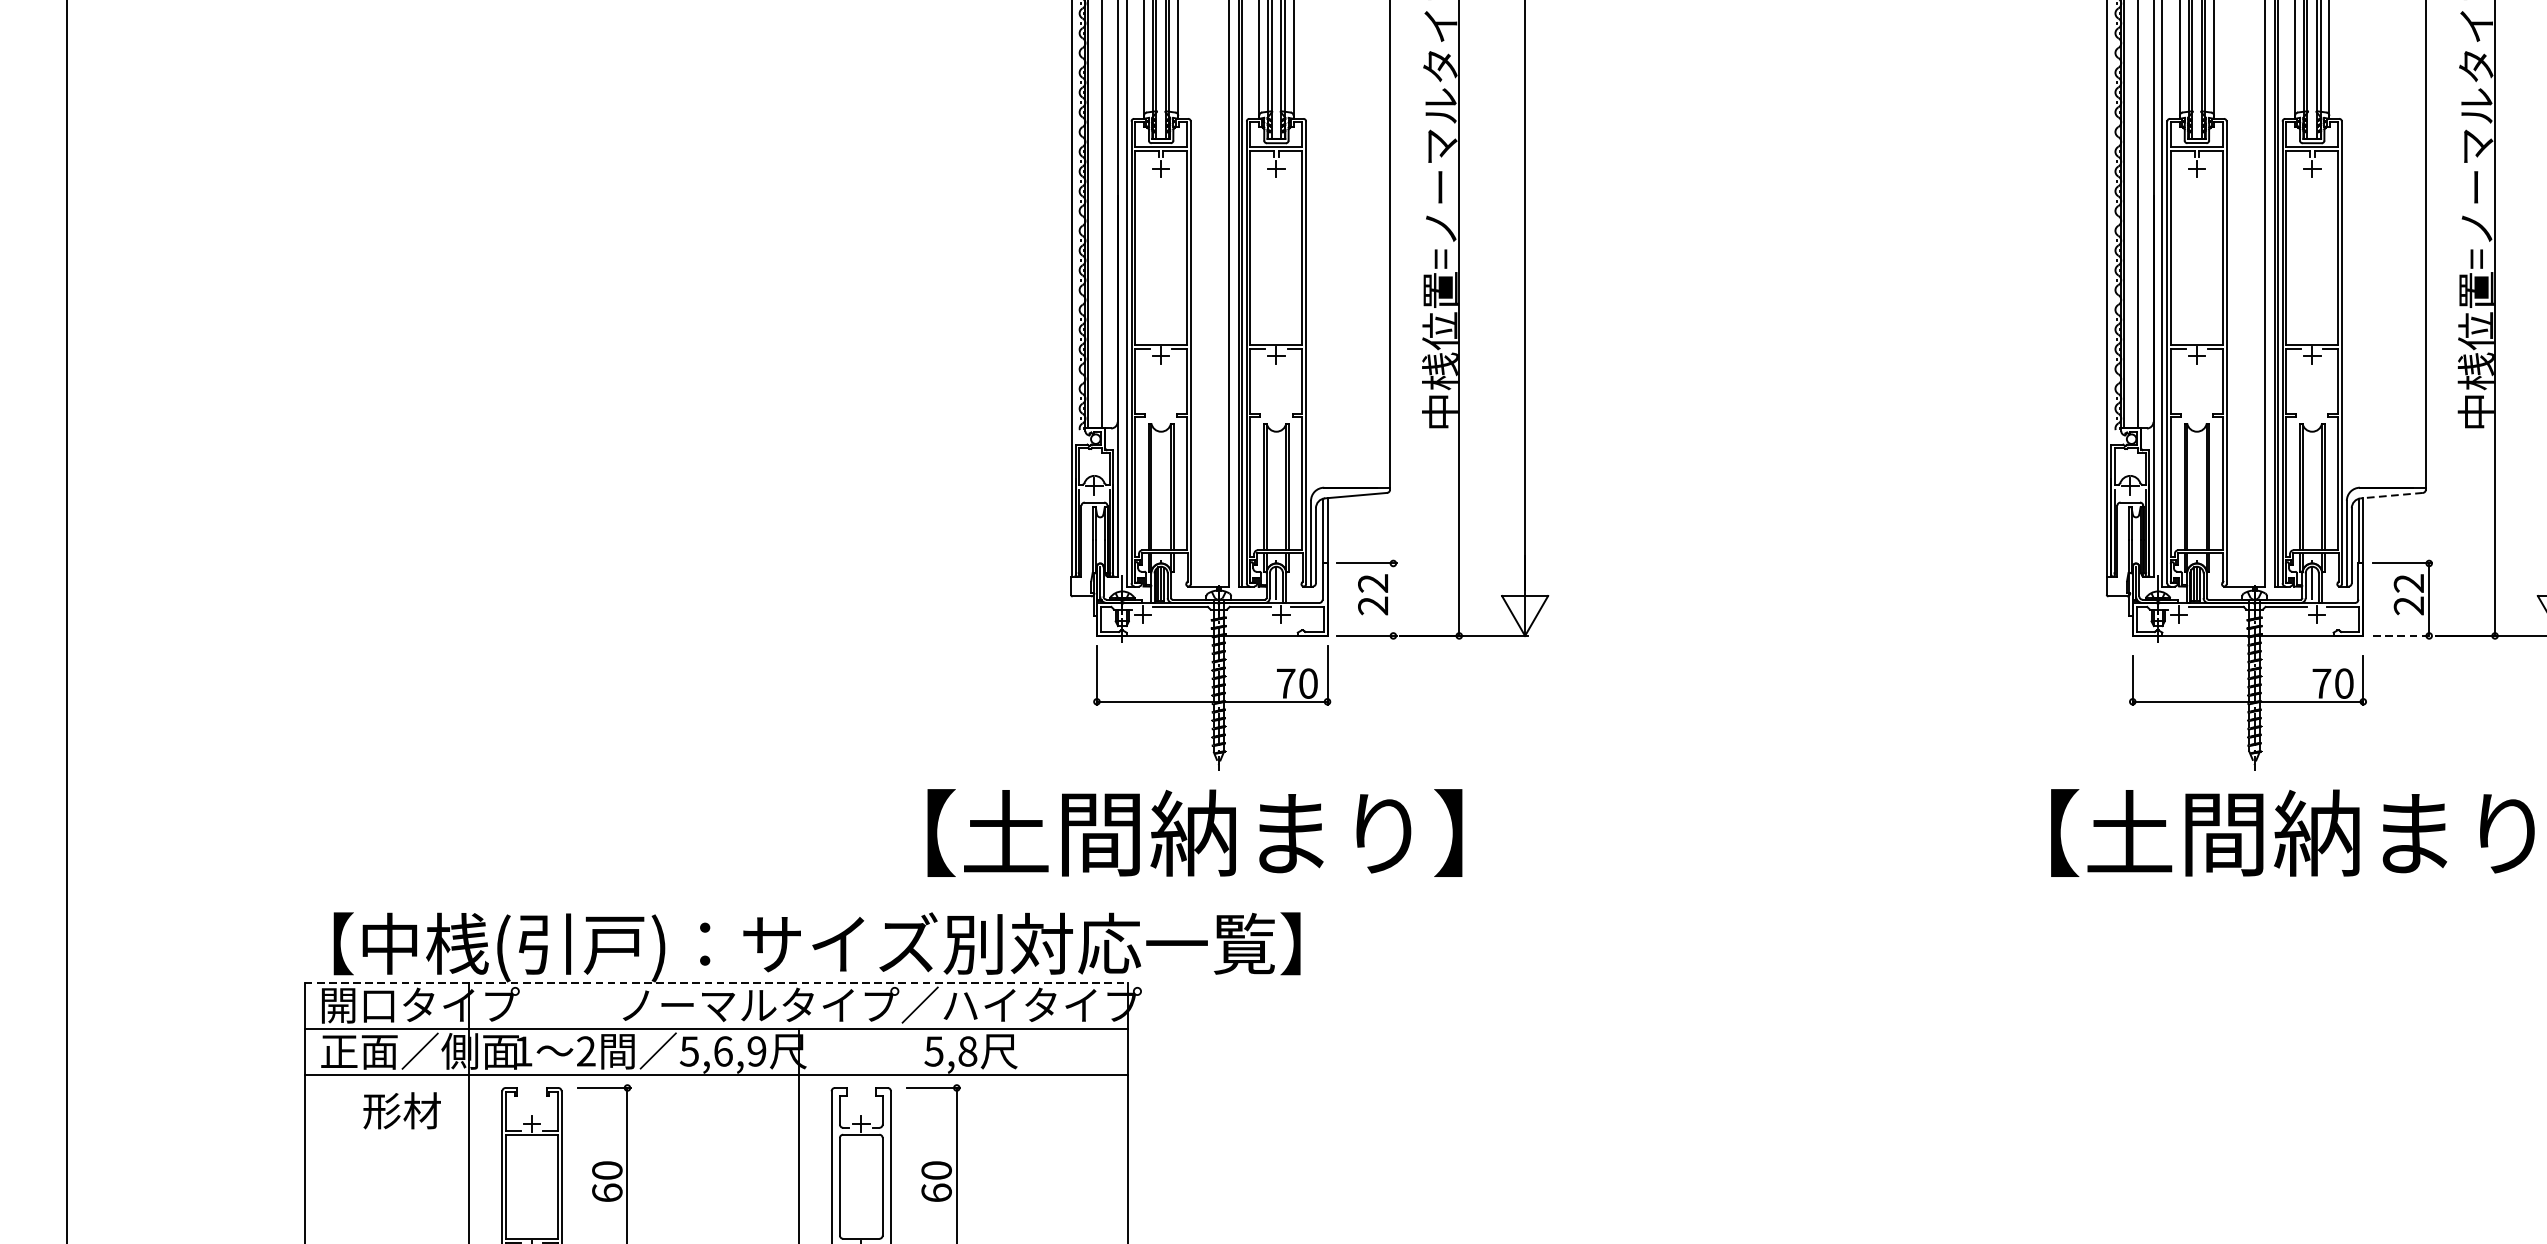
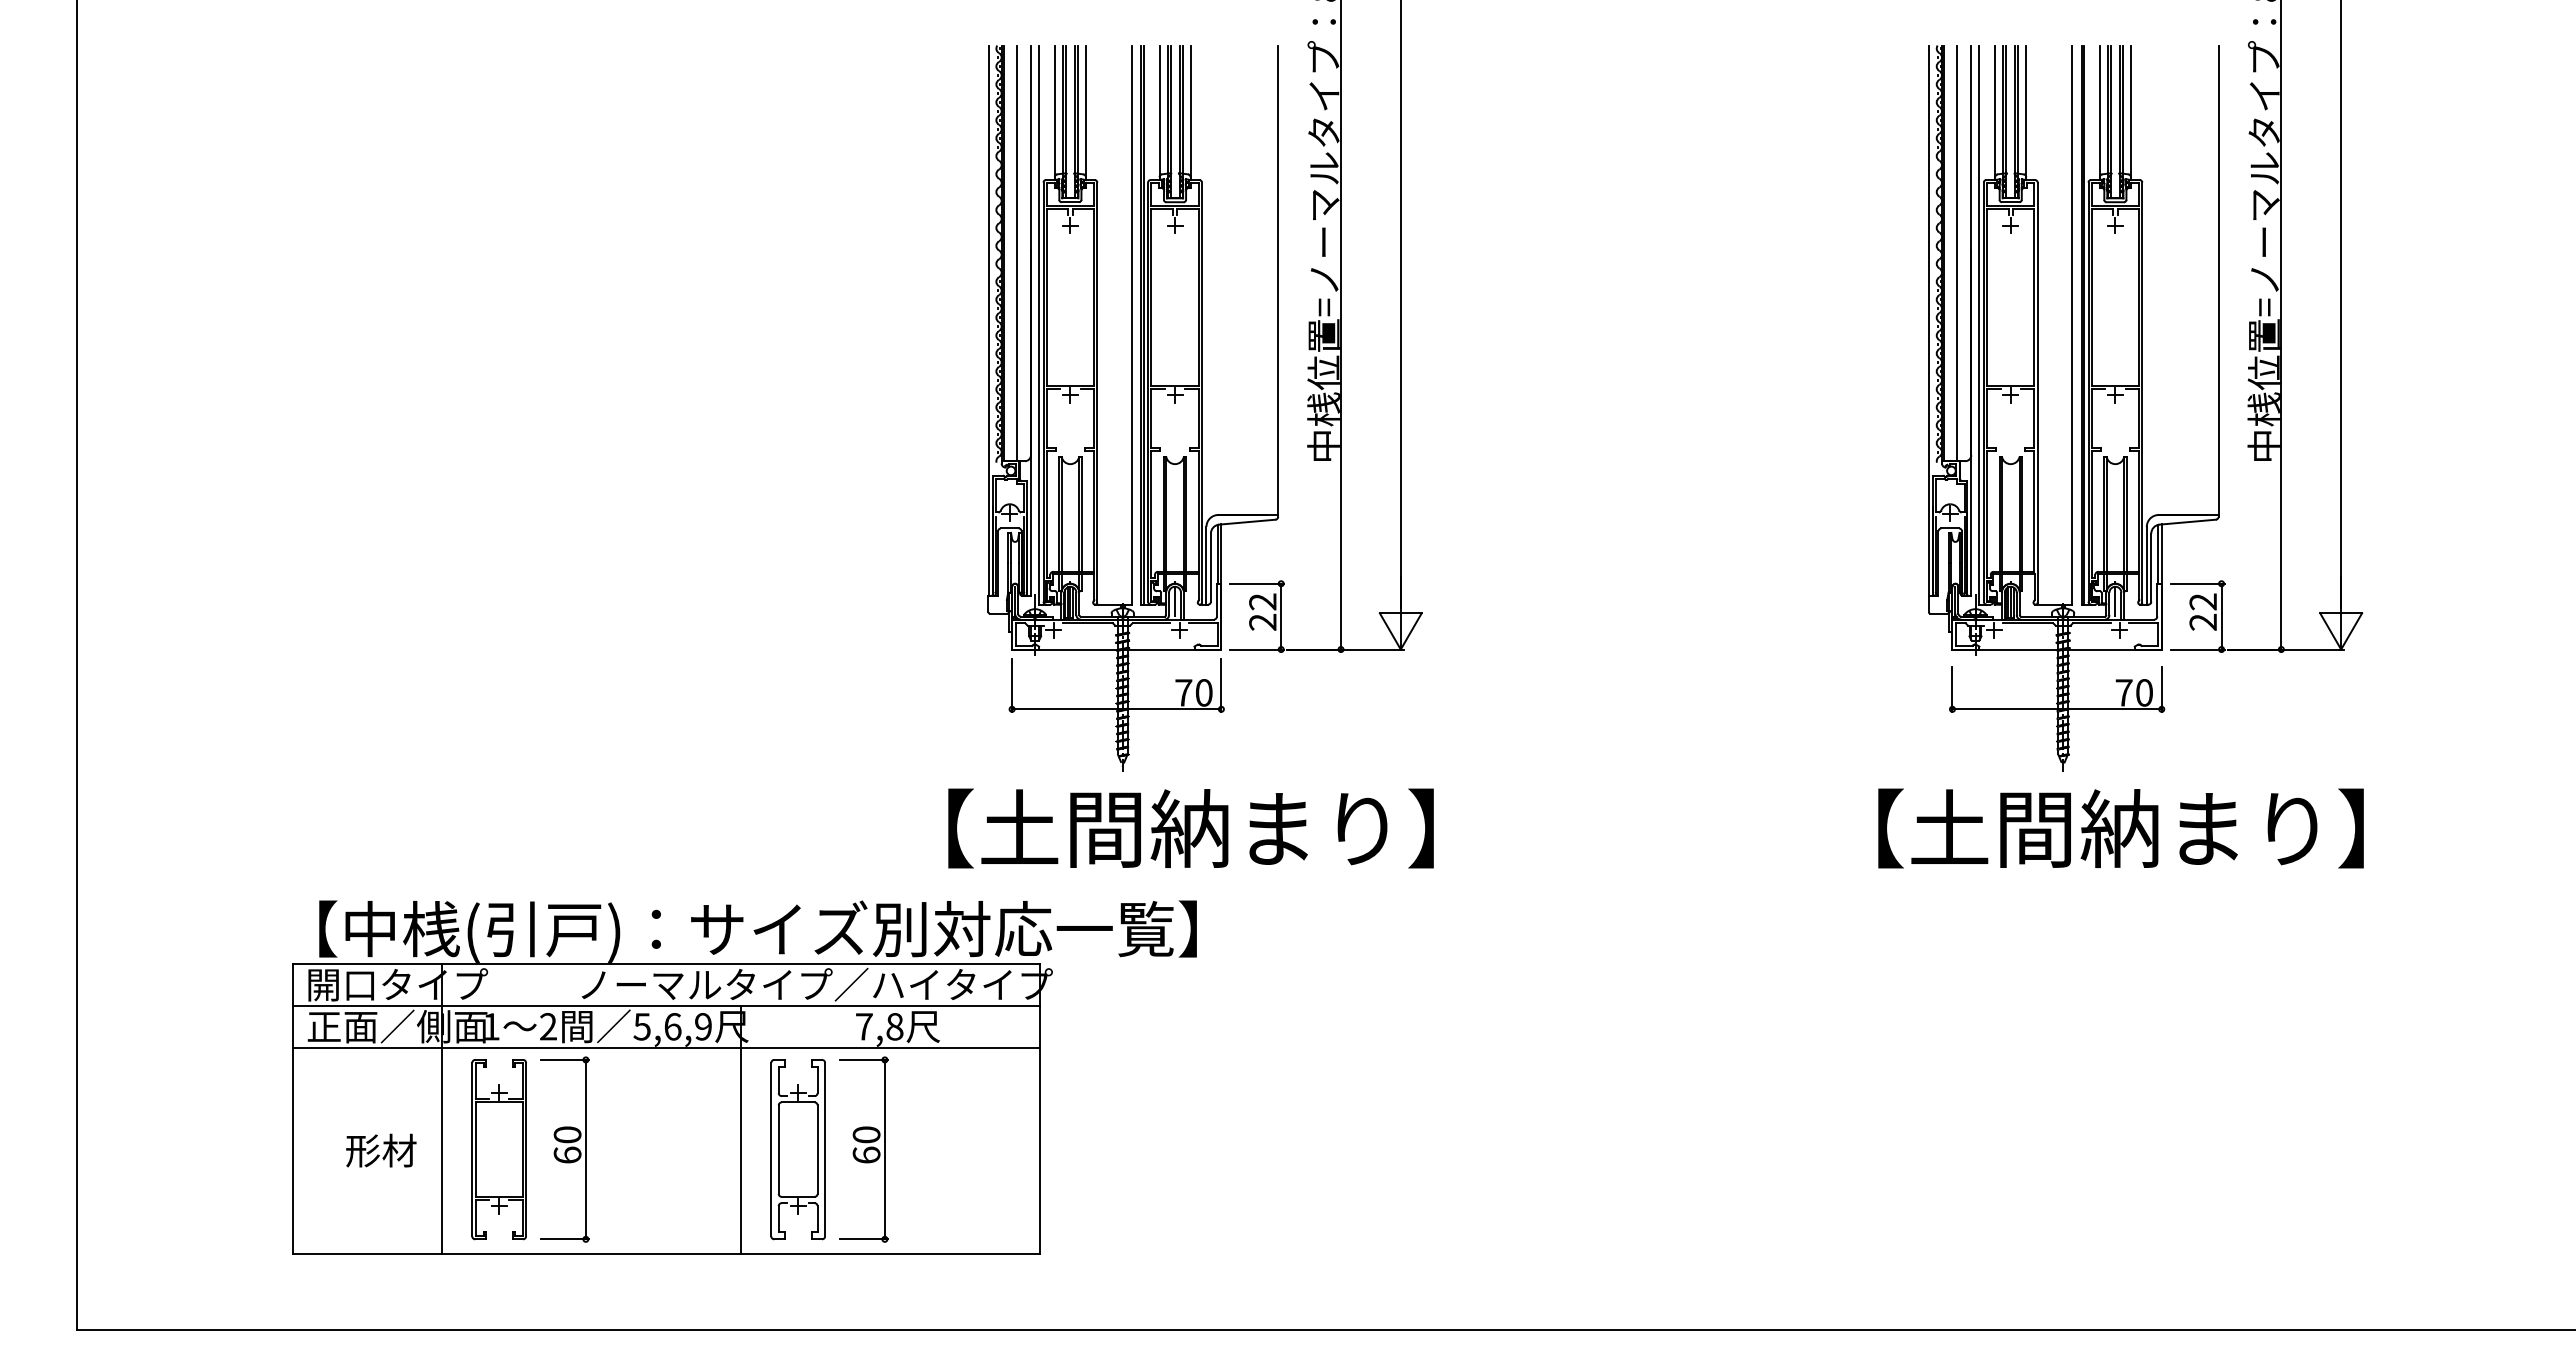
line: (2391, 495) -> (2187, 522), dashed -> solid
line: (1393, 599) -> (1281, 616), added
line: (2402, 635) -> (2197, 649), dashed -> solid
text: (1194, 833) -> (1190, 828), moved
line: (716, 982) -> (666, 964), dashed -> solid
text: (933, 1051) -> (863, 1026), 5,8 -> 7,8
text: (402, 1110) -> (381, 1150), moved

